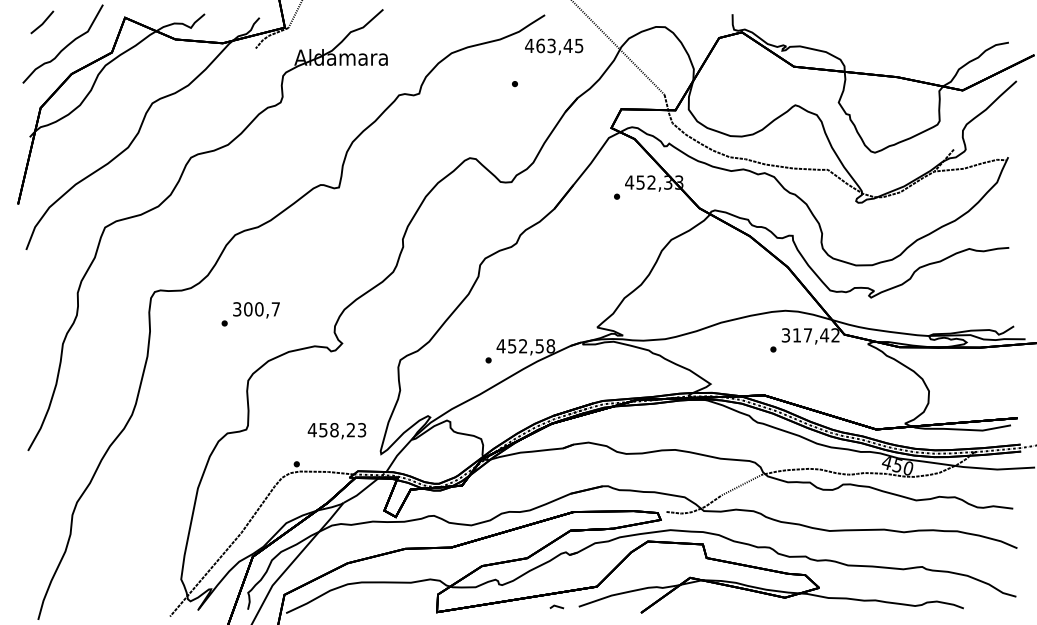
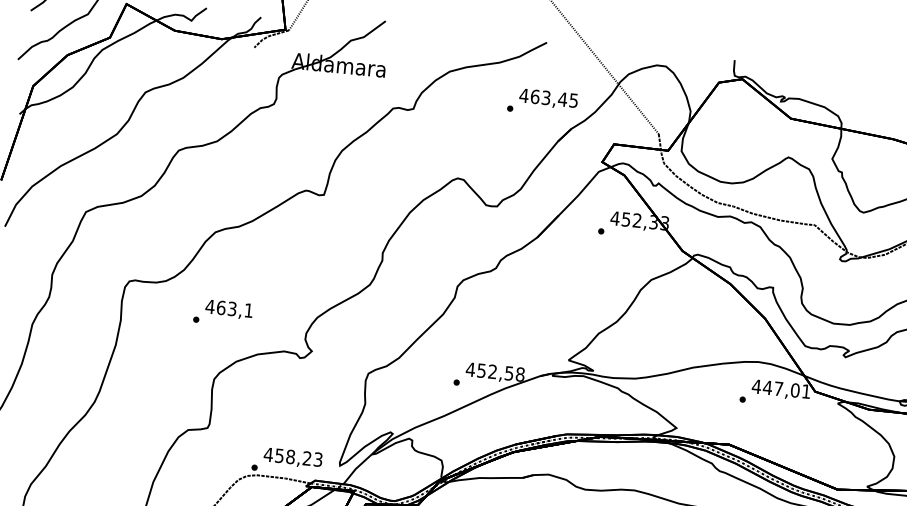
text: (554, 46) -> (549, 98), moved
text: (255, 309) -> (228, 308), 300,7 -> 463,1
text: (810, 335) -> (781, 389), 317,42 -> 447,01
text: (336, 431) -> (292, 458), moved

